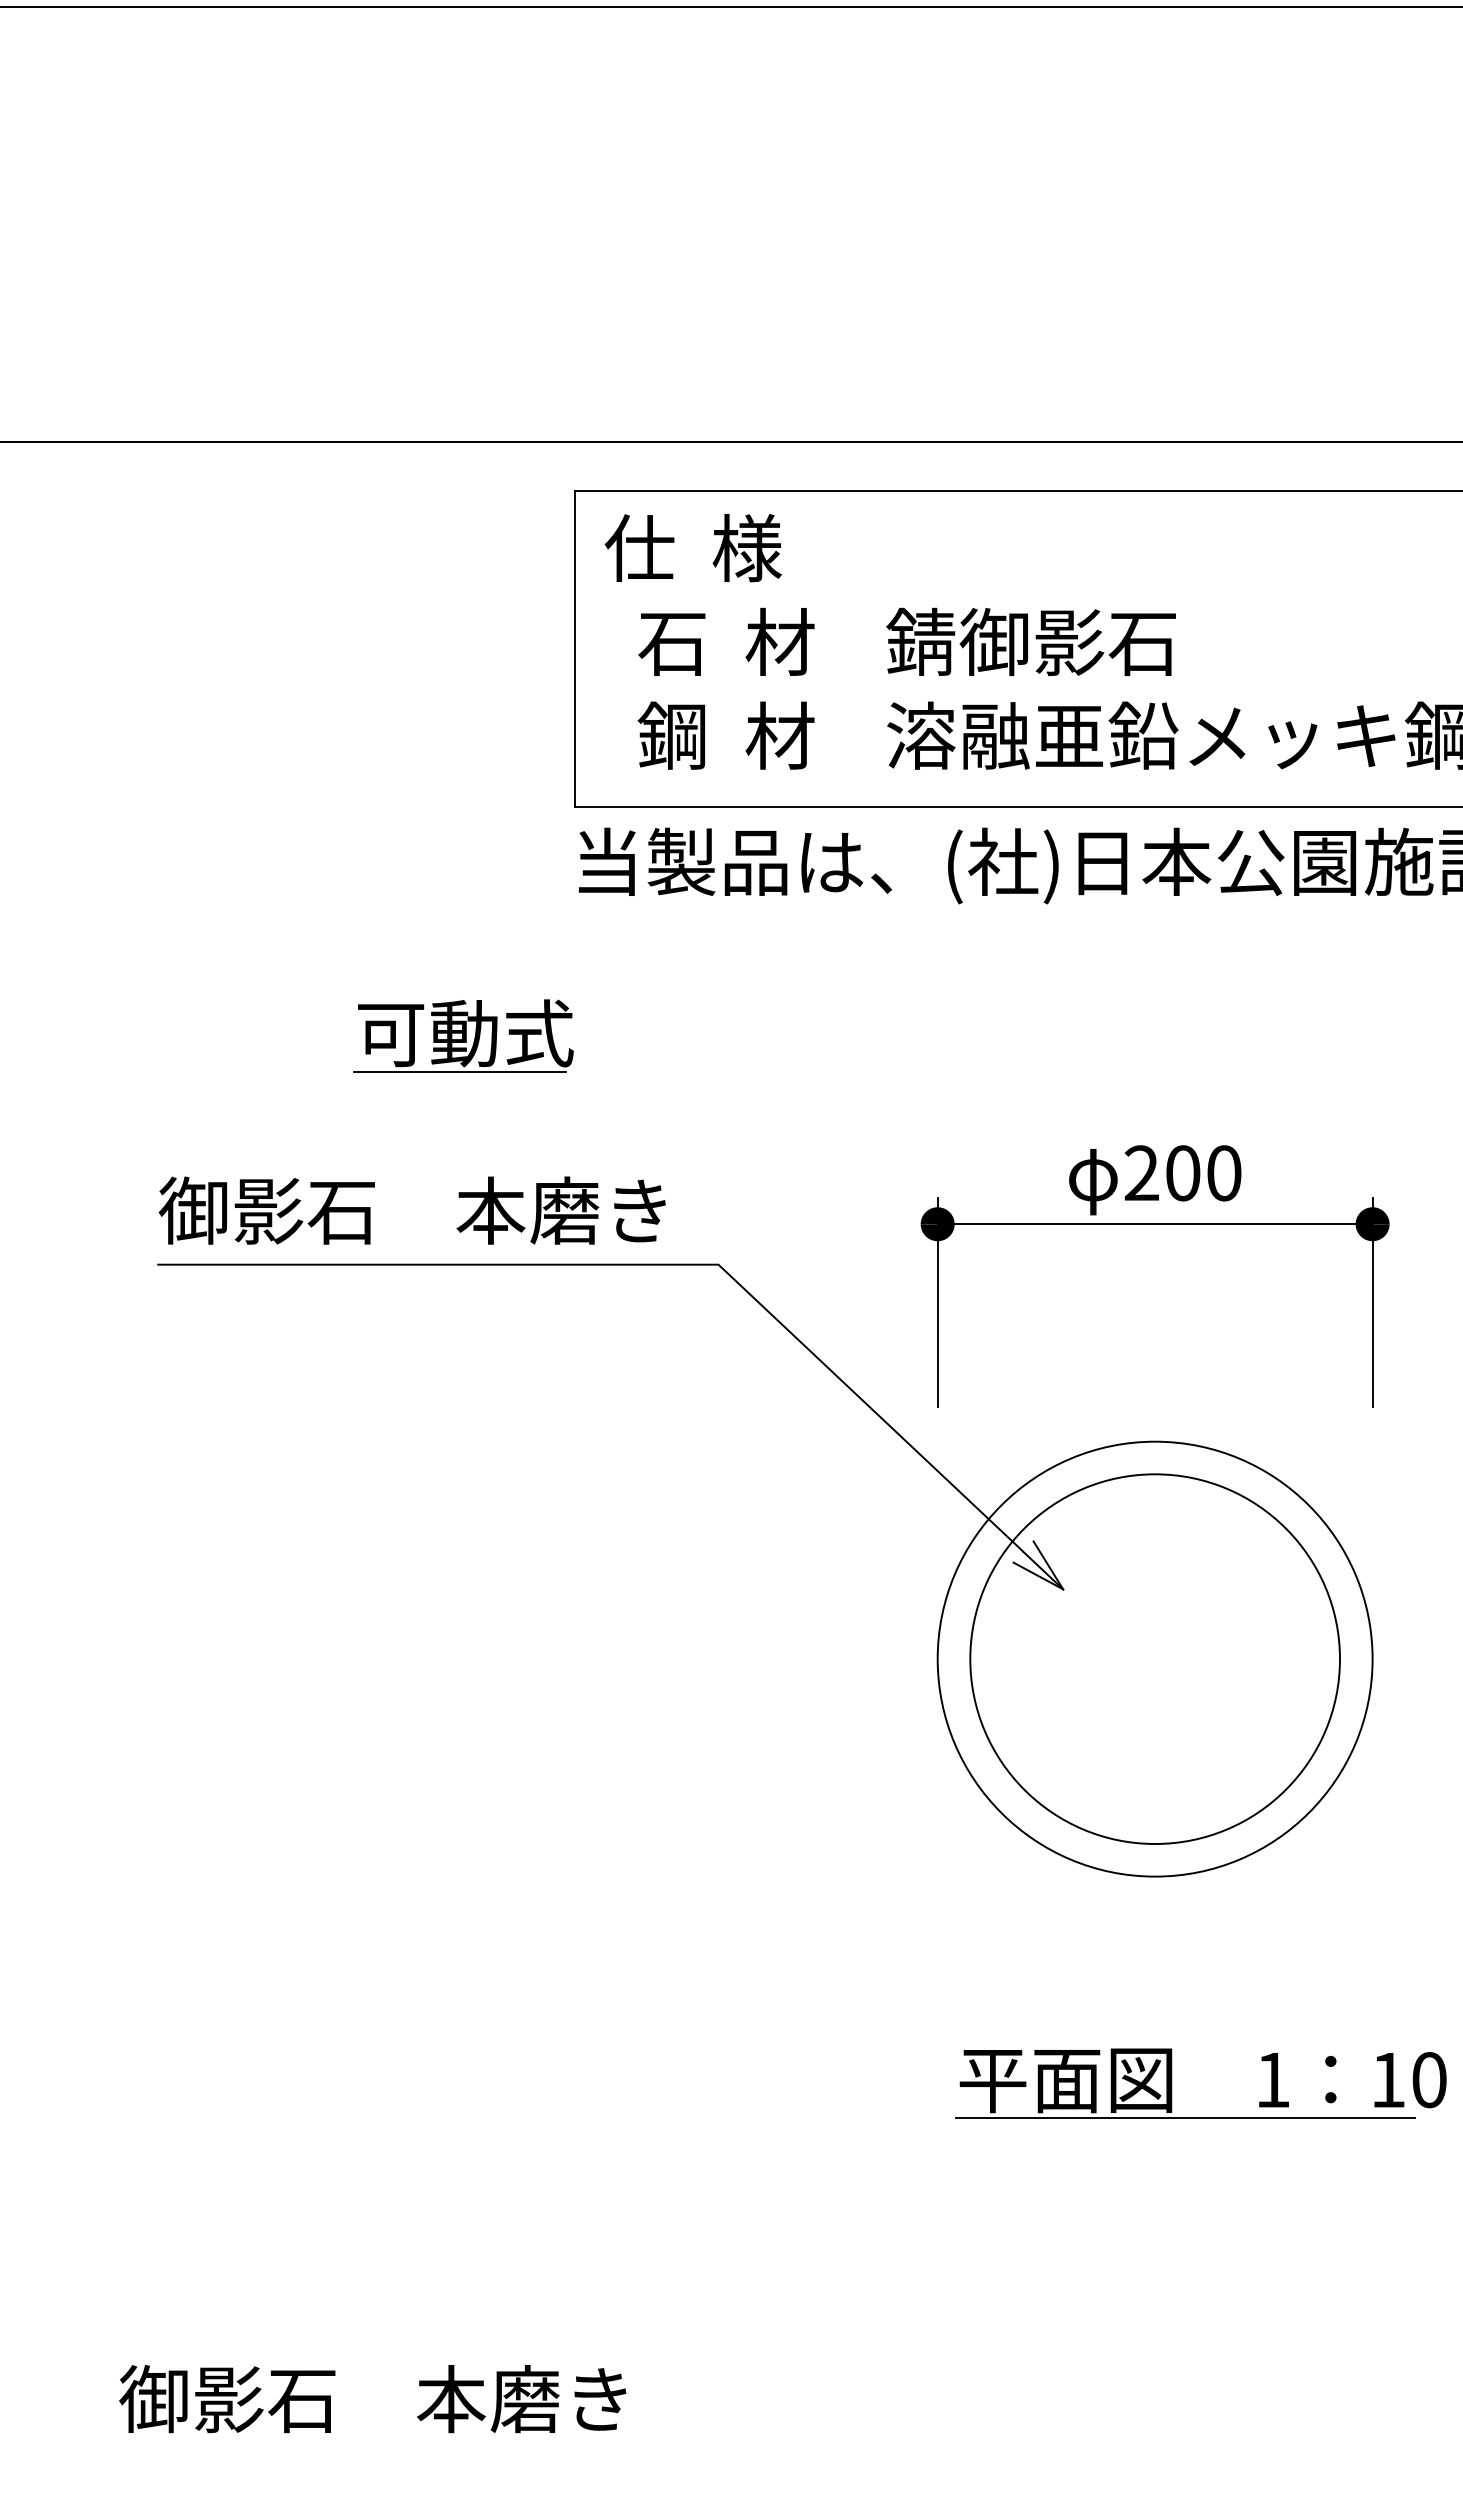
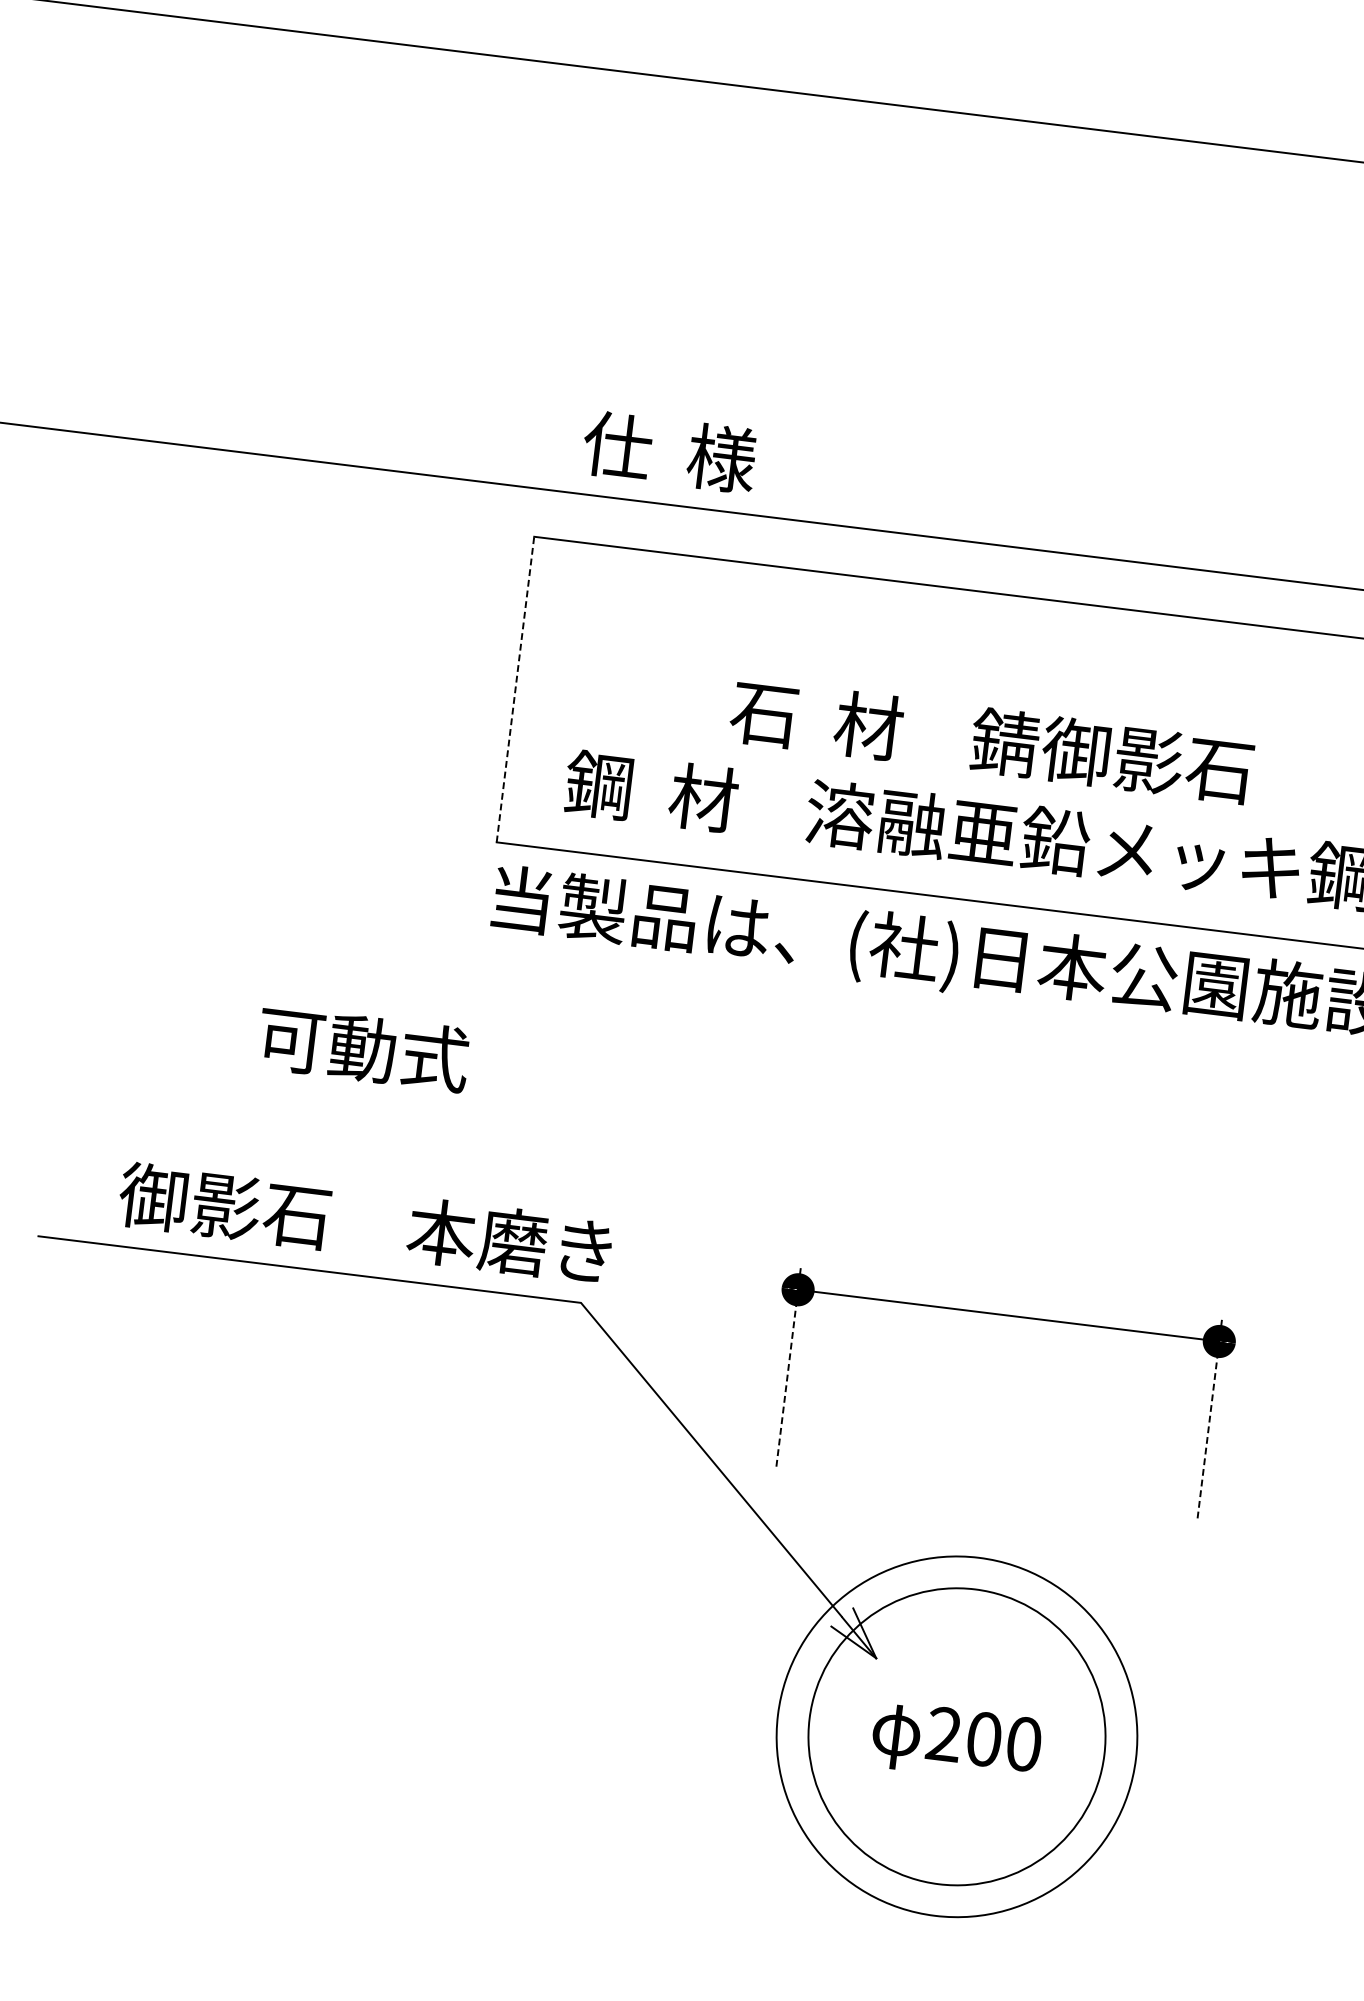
text: (693, 548) -> (669, 452), moved
text: (906, 641) -> (991, 740), moved
line: (575, 648) -> (515, 689), solid -> dashed
line: (459, 1072) -> (353, 1085), removed
text: (1155, 1180) -> (956, 1743), moved
text: (411, 1210) -> (364, 1223), moved
line: (937, 1302) -> (788, 1365), solid -> dashed
line: (1372, 1302) -> (1209, 1417), solid -> dashed
circle: (1154, 1658) -> (956, 1736), size x0.7

